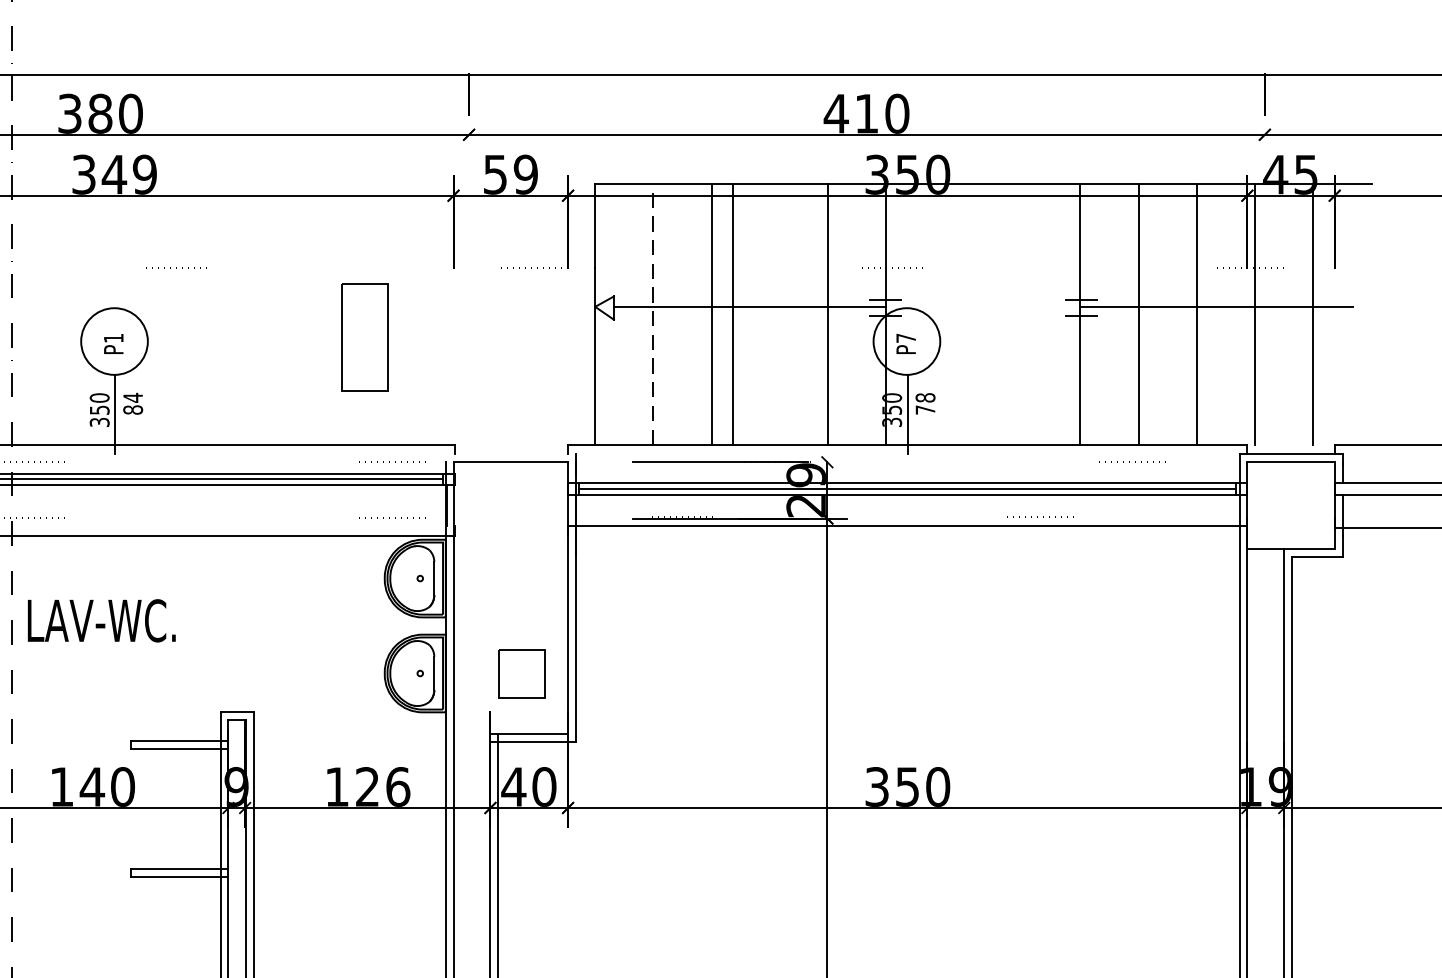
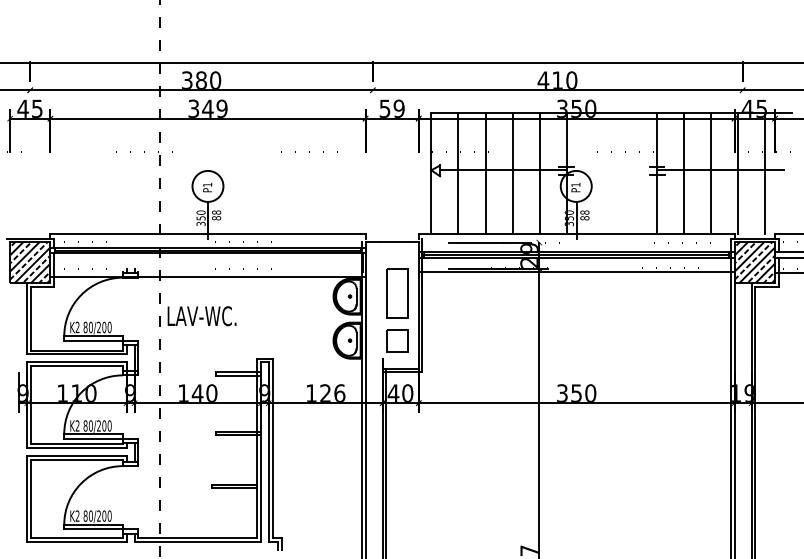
line: (653, 313) -> (458, 173), dashed -> solid
line: (733, 313) -> (512, 173), moved
part: (365, 337) -> (397, 293), moved
text: (905, 337) -> (575, 184), P7 -> P1
text: (132, 397) -> (216, 212), 84 -> 88
text: (924, 410) -> (584, 218), 78 -> 88
hatch: (1290, 505) -> (754, 262), added

